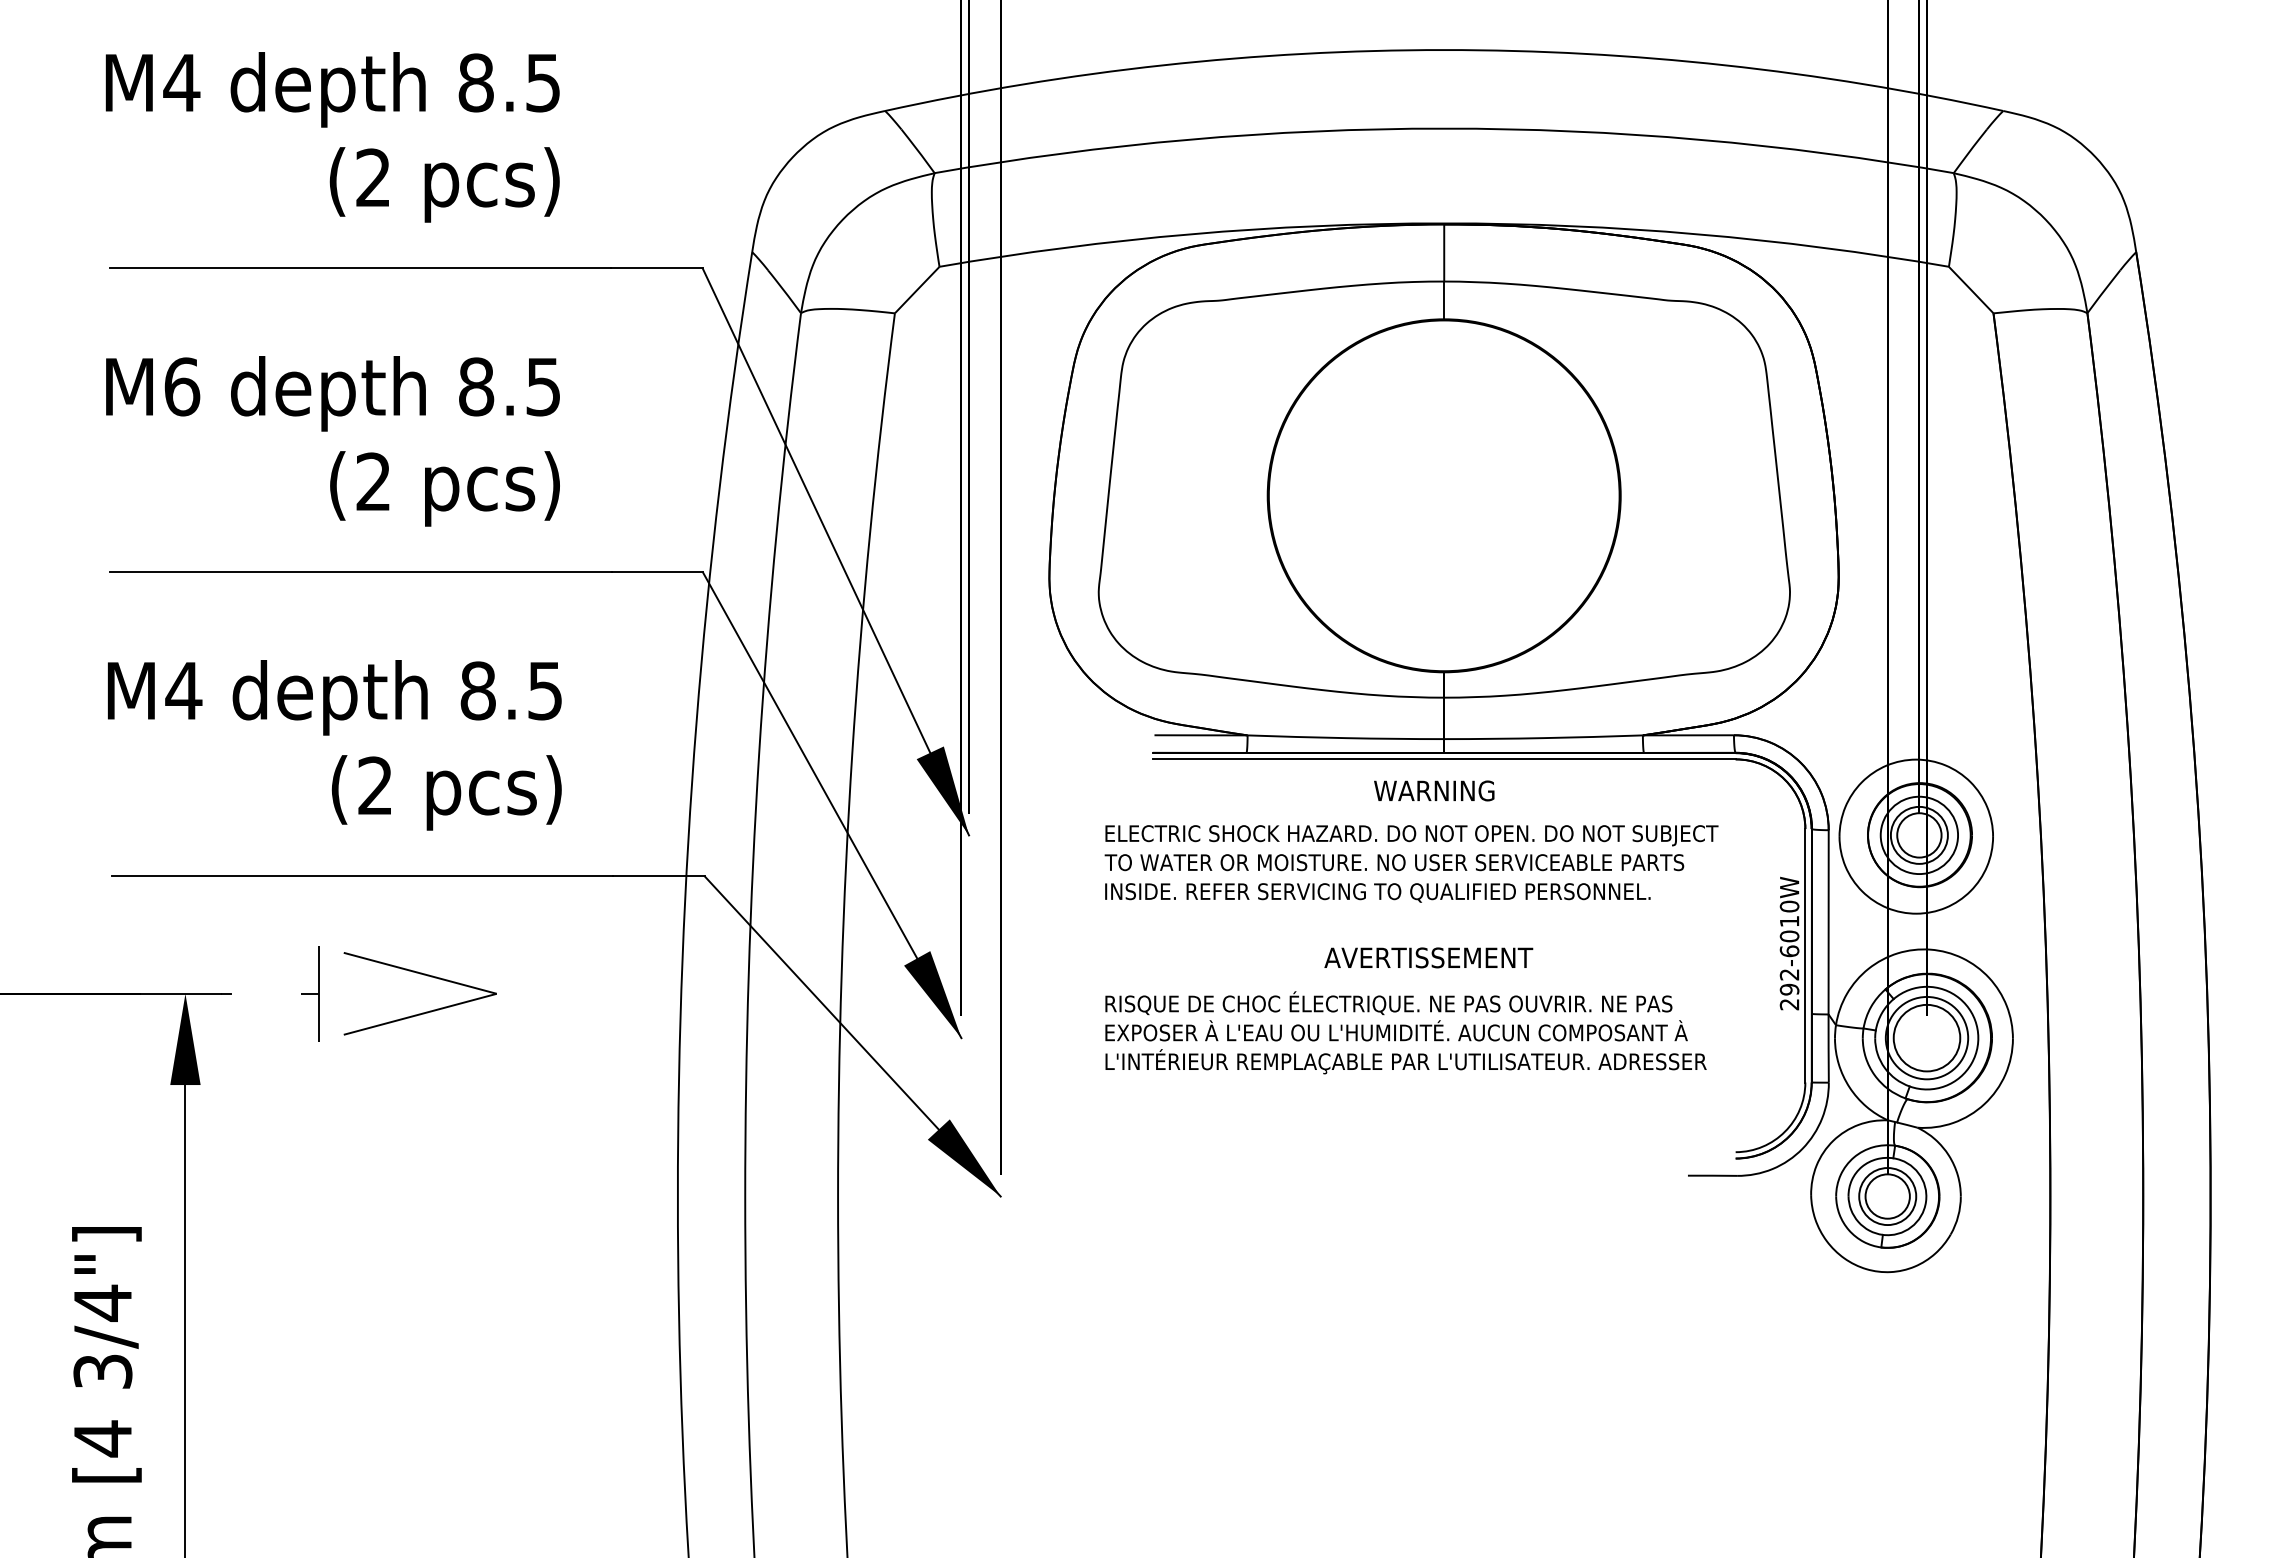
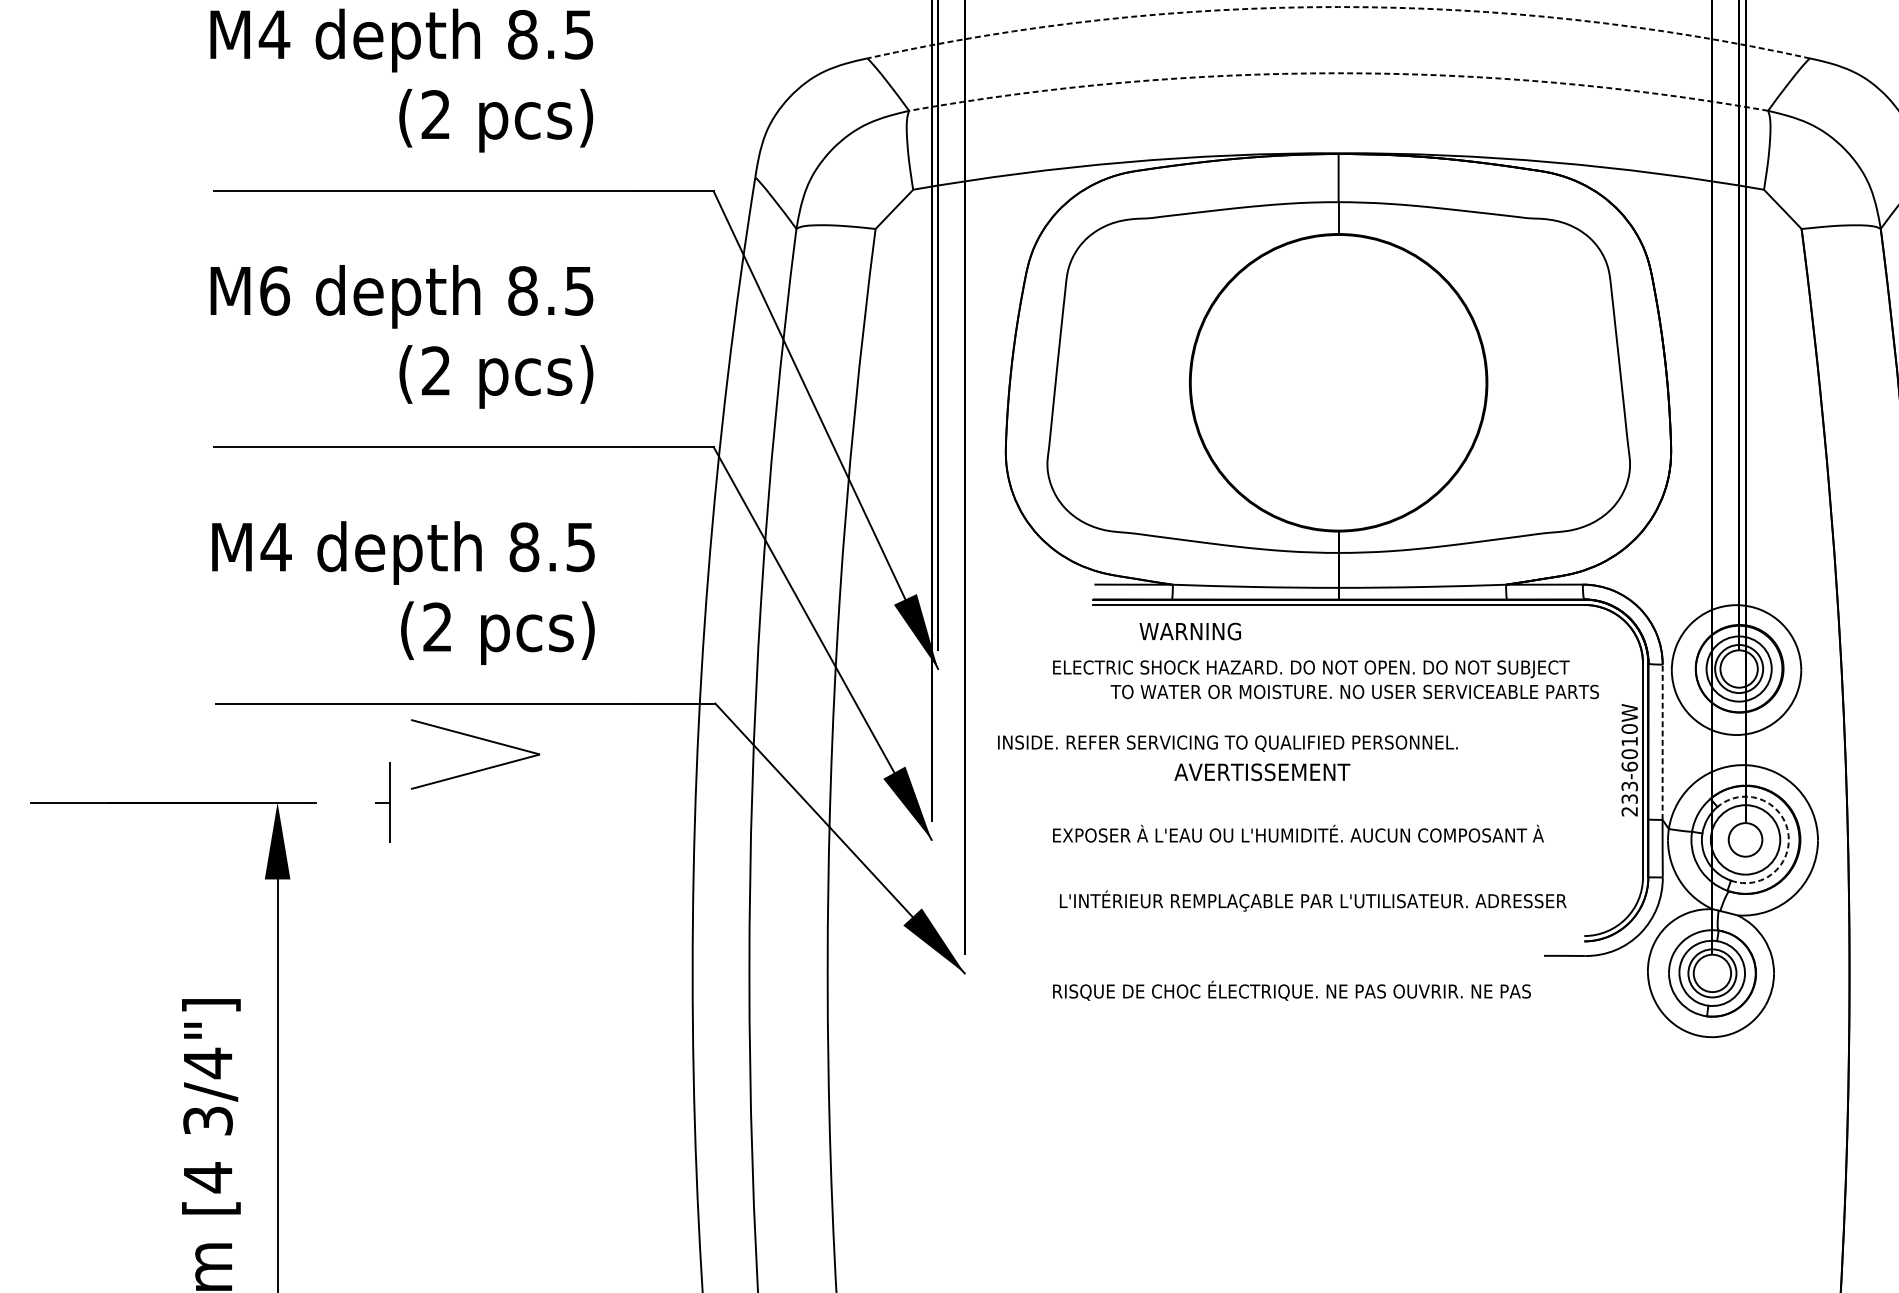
arc: (1444, 50) -> (1338, 7), solid -> dashed
arc: (1444, 128) -> (1338, 73), solid -> dashed
text: (1434, 790) -> (1190, 631), moved
text: (1394, 862) -> (1354, 691), moved
text: (1377, 892) -> (1227, 743), moved
line: (1828, 921) -> (1662, 741), solid -> dashed
text: (1428, 957) -> (1262, 771), moved
part: (423, 975) -> (478, 739), moved
text: (1789, 982) -> (1629, 793), 292-6010W -> 233-6010W
text: (1388, 1003) -> (1291, 991), moved
arc: (1977, 1028) -> (1788, 831), solid -> dashed
circle: (1926, 1037) -> (1745, 839), size x0.6
text: (1405, 1061) -> (1312, 900), moved

